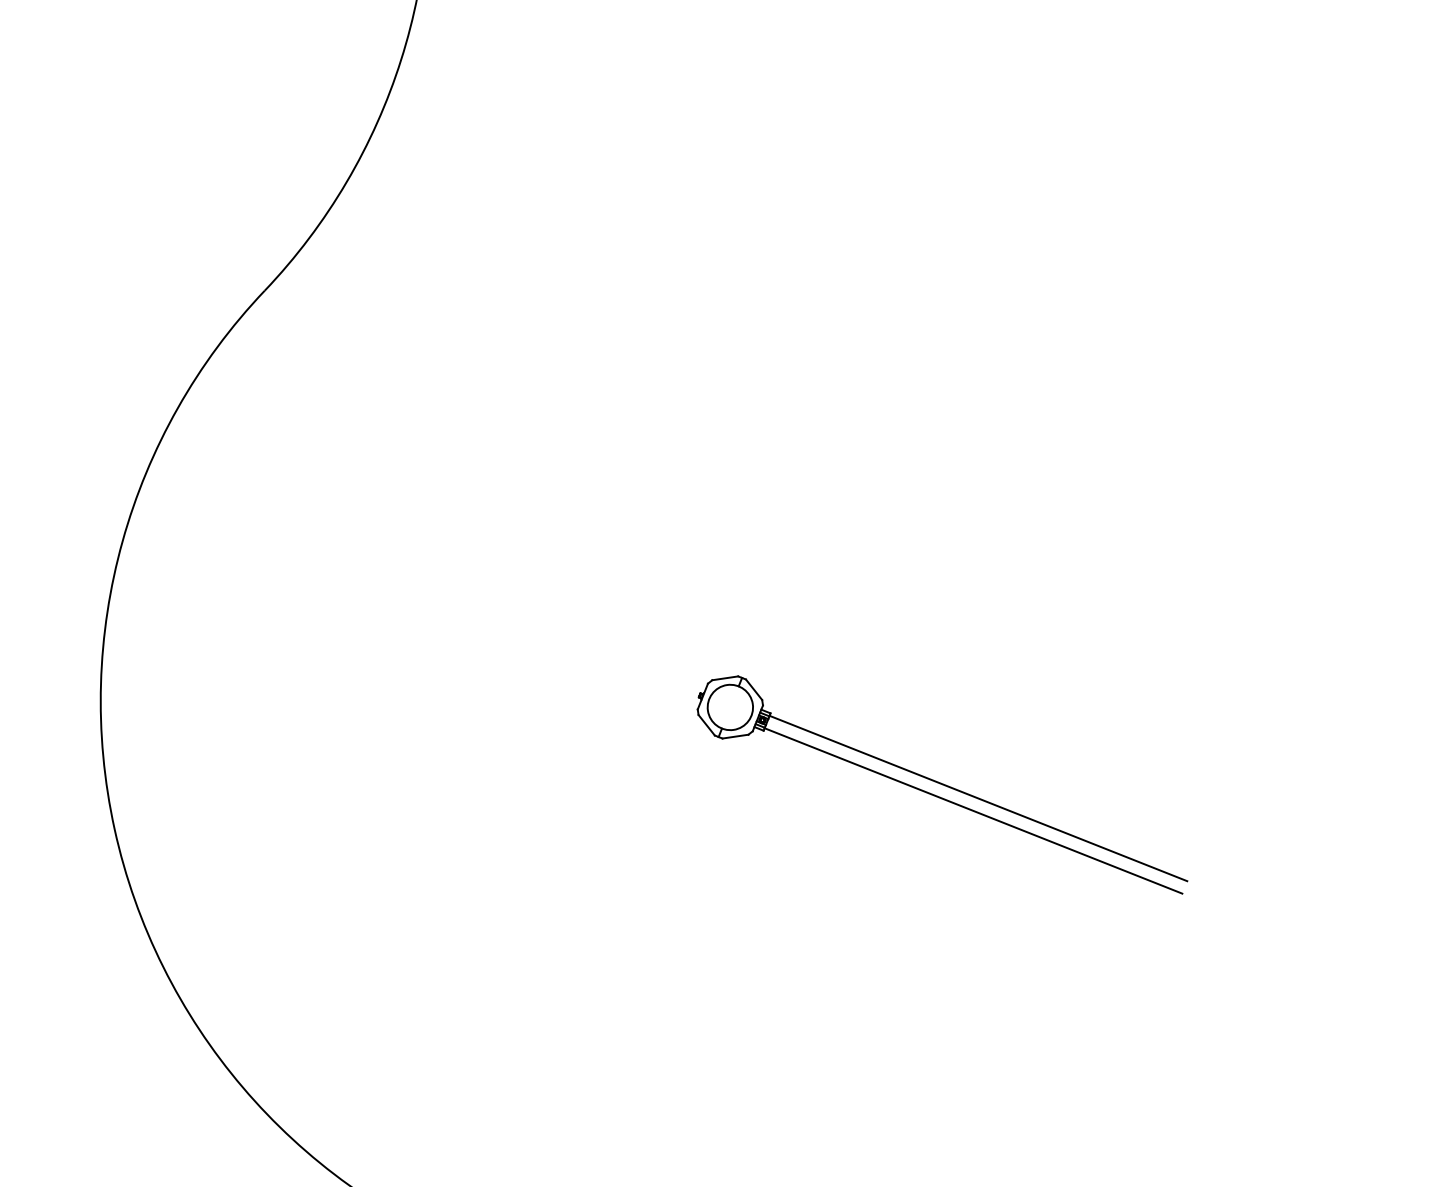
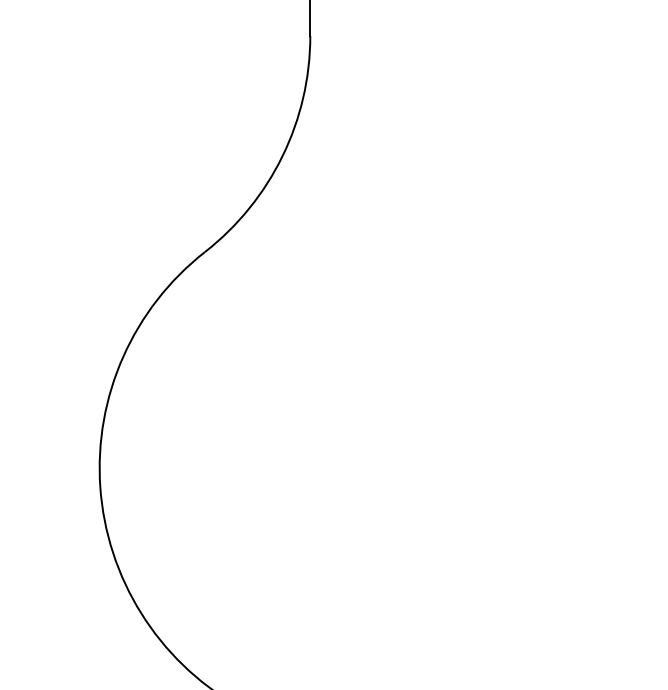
part: (940, 786) -> (479, 523), removed

